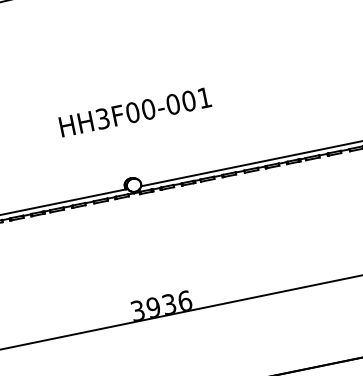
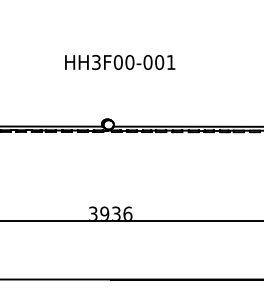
text: (135, 112) -> (120, 62), moved

